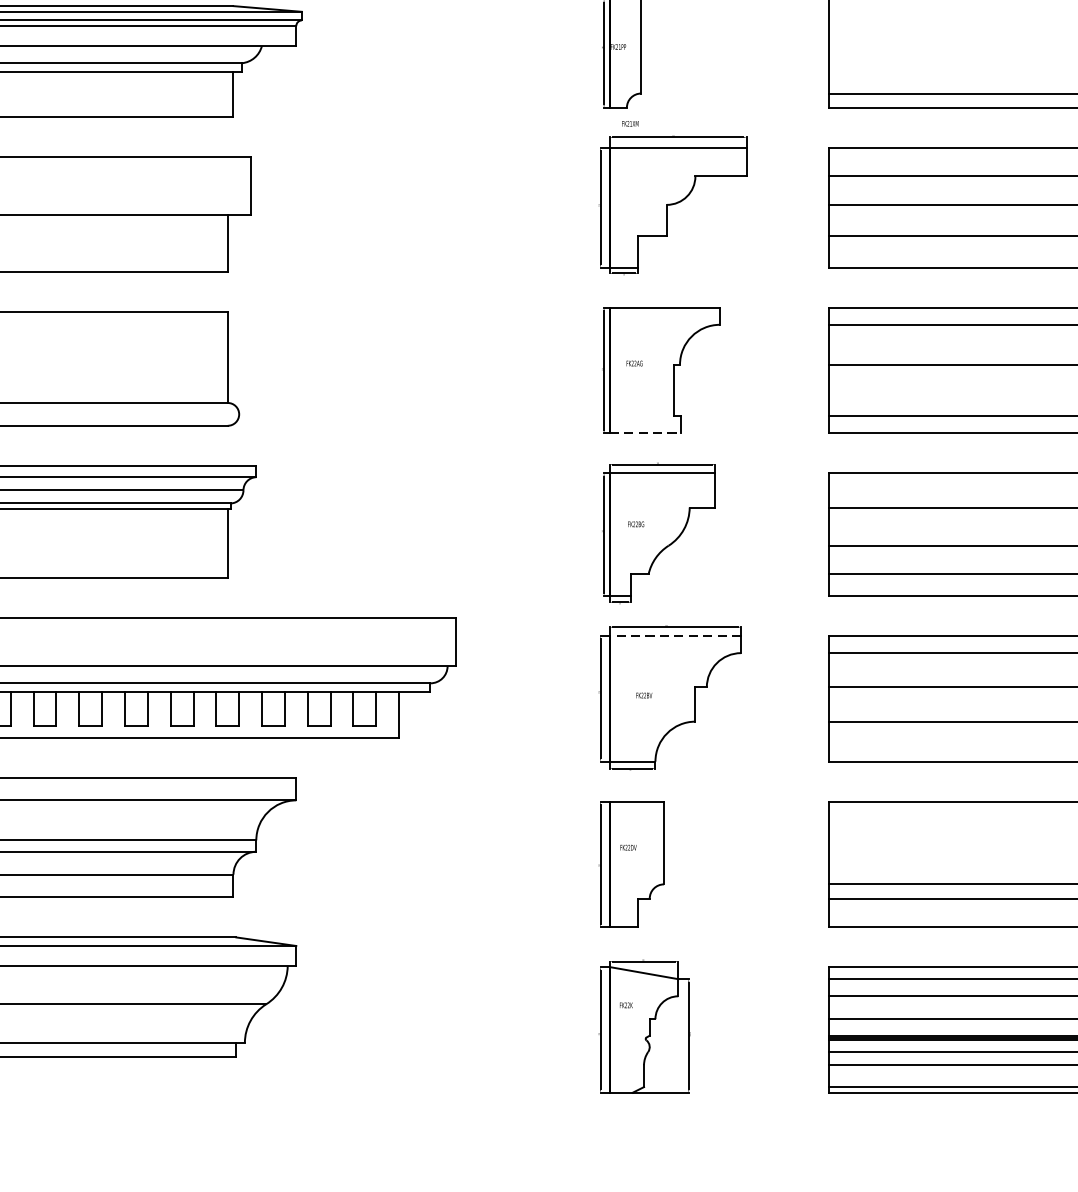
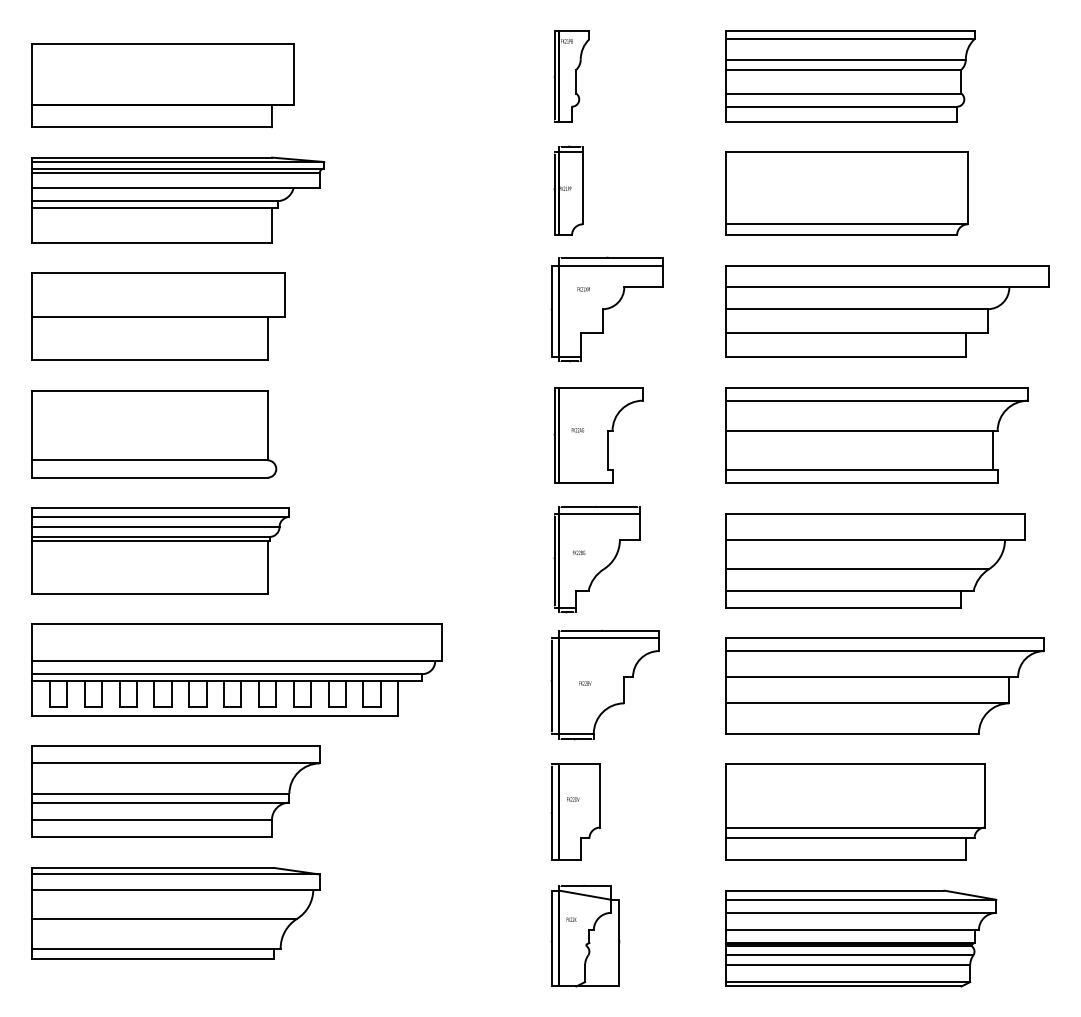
text: (630, 123) -> (583, 289), moved
line: (645, 433) -> (586, 483), dashed -> solid
line: (674, 636) -> (608, 638), dashed -> solid

